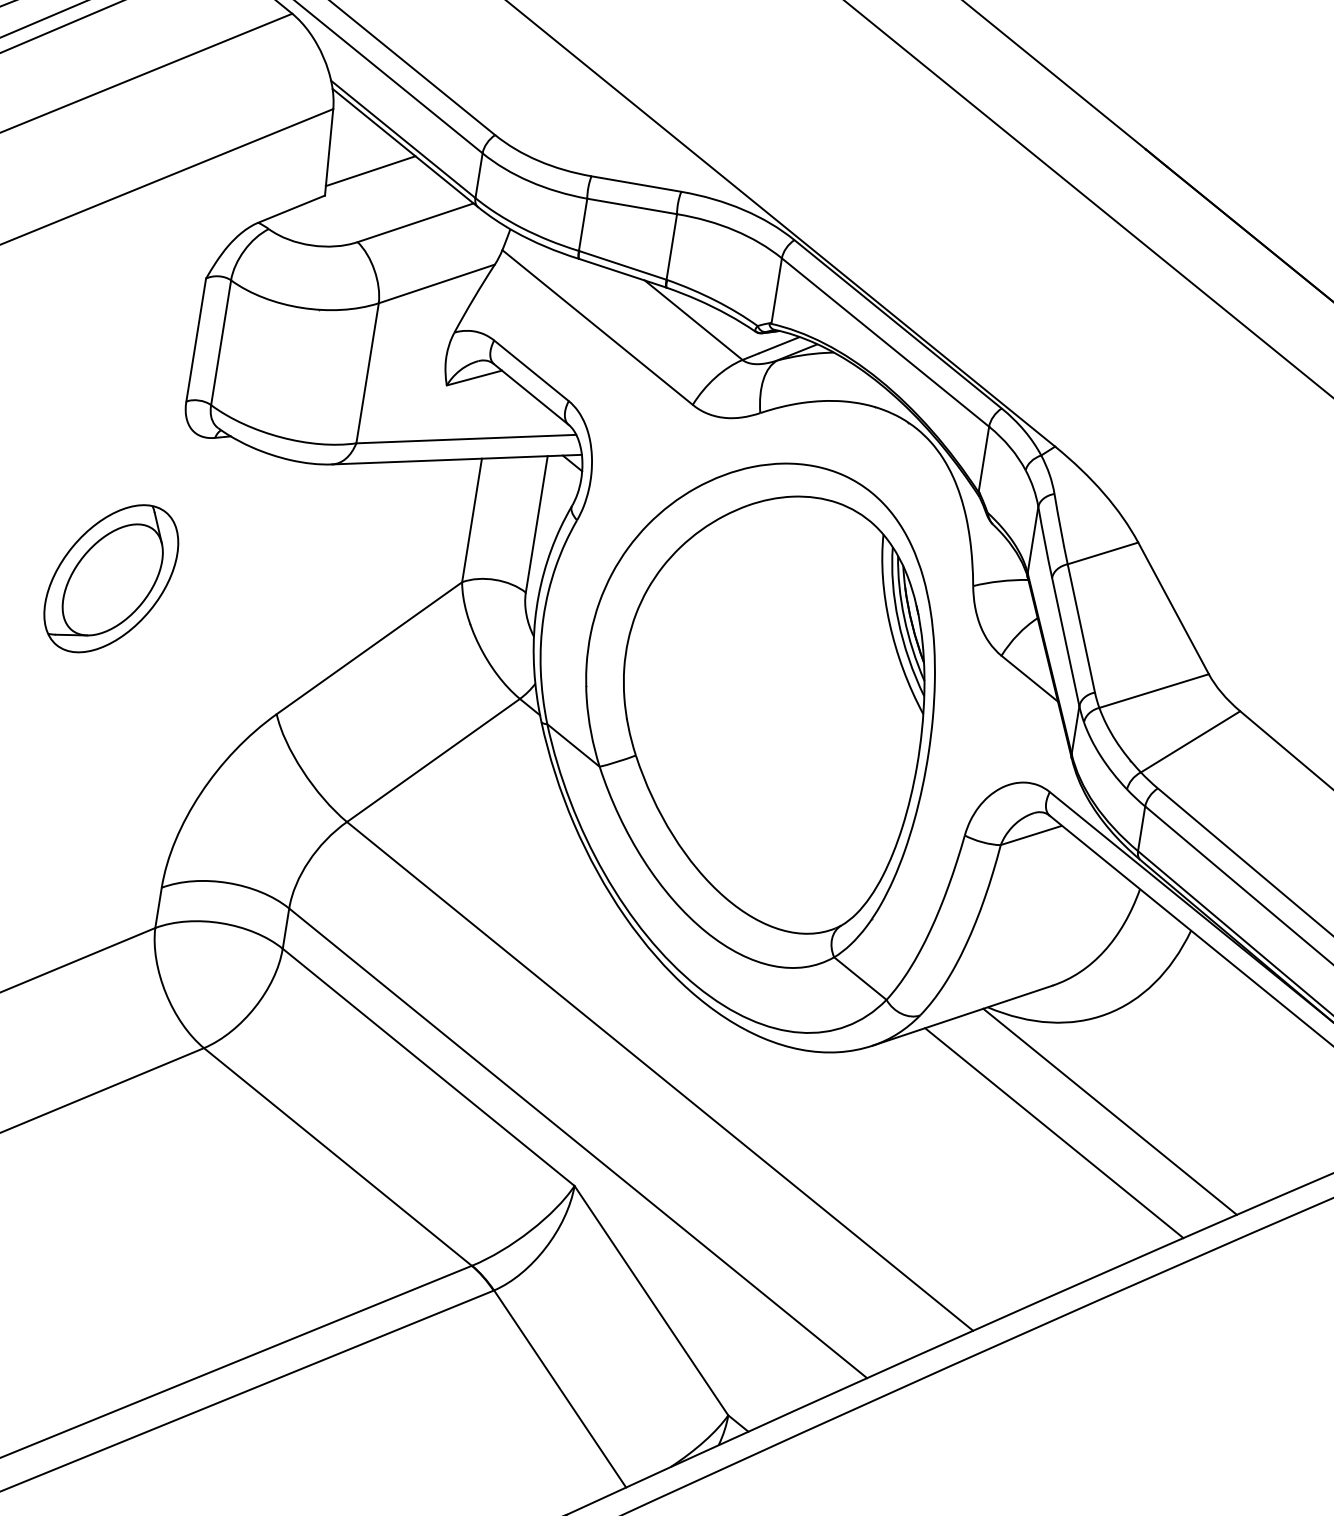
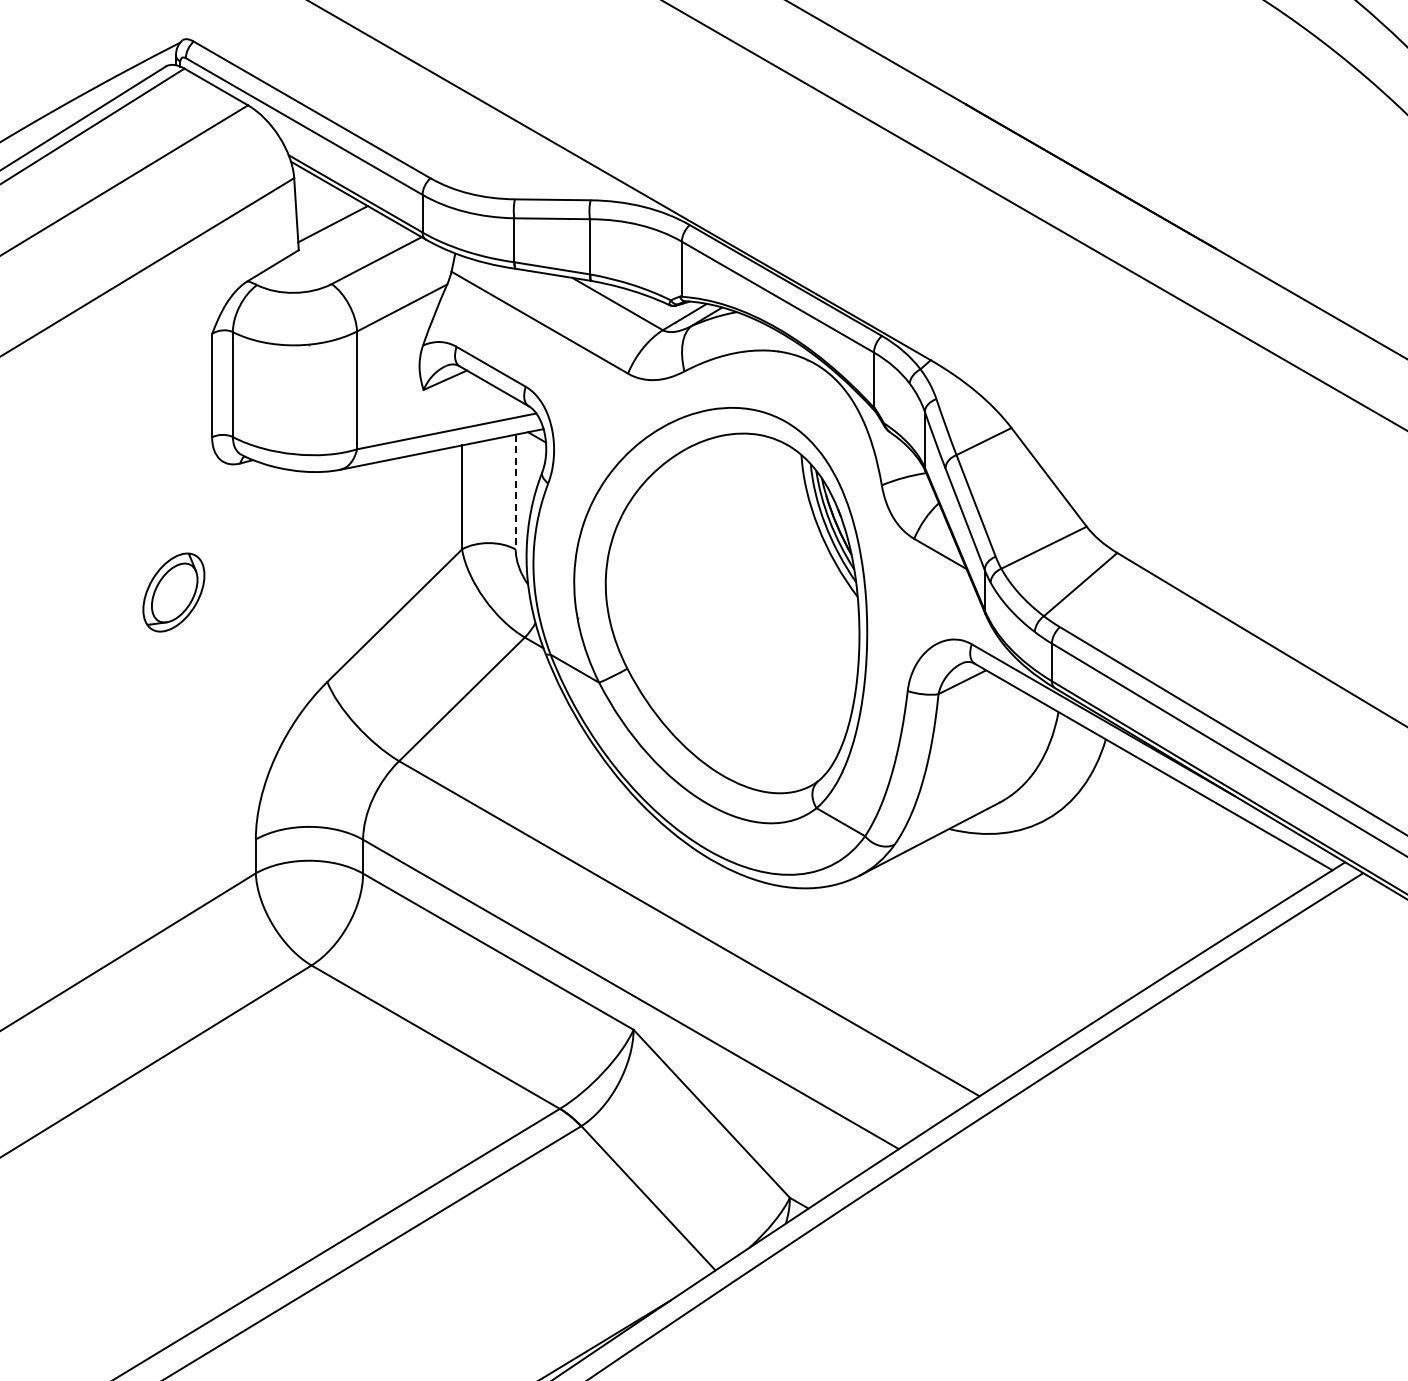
line: (536, 524) -> (515, 492), solid -> dashed
part: (110, 578) -> (173, 592), size x0.6
line: (1109, 1111) -> (1062, 898), removed
line: (1053, 1133) -> (1019, 923), removed

